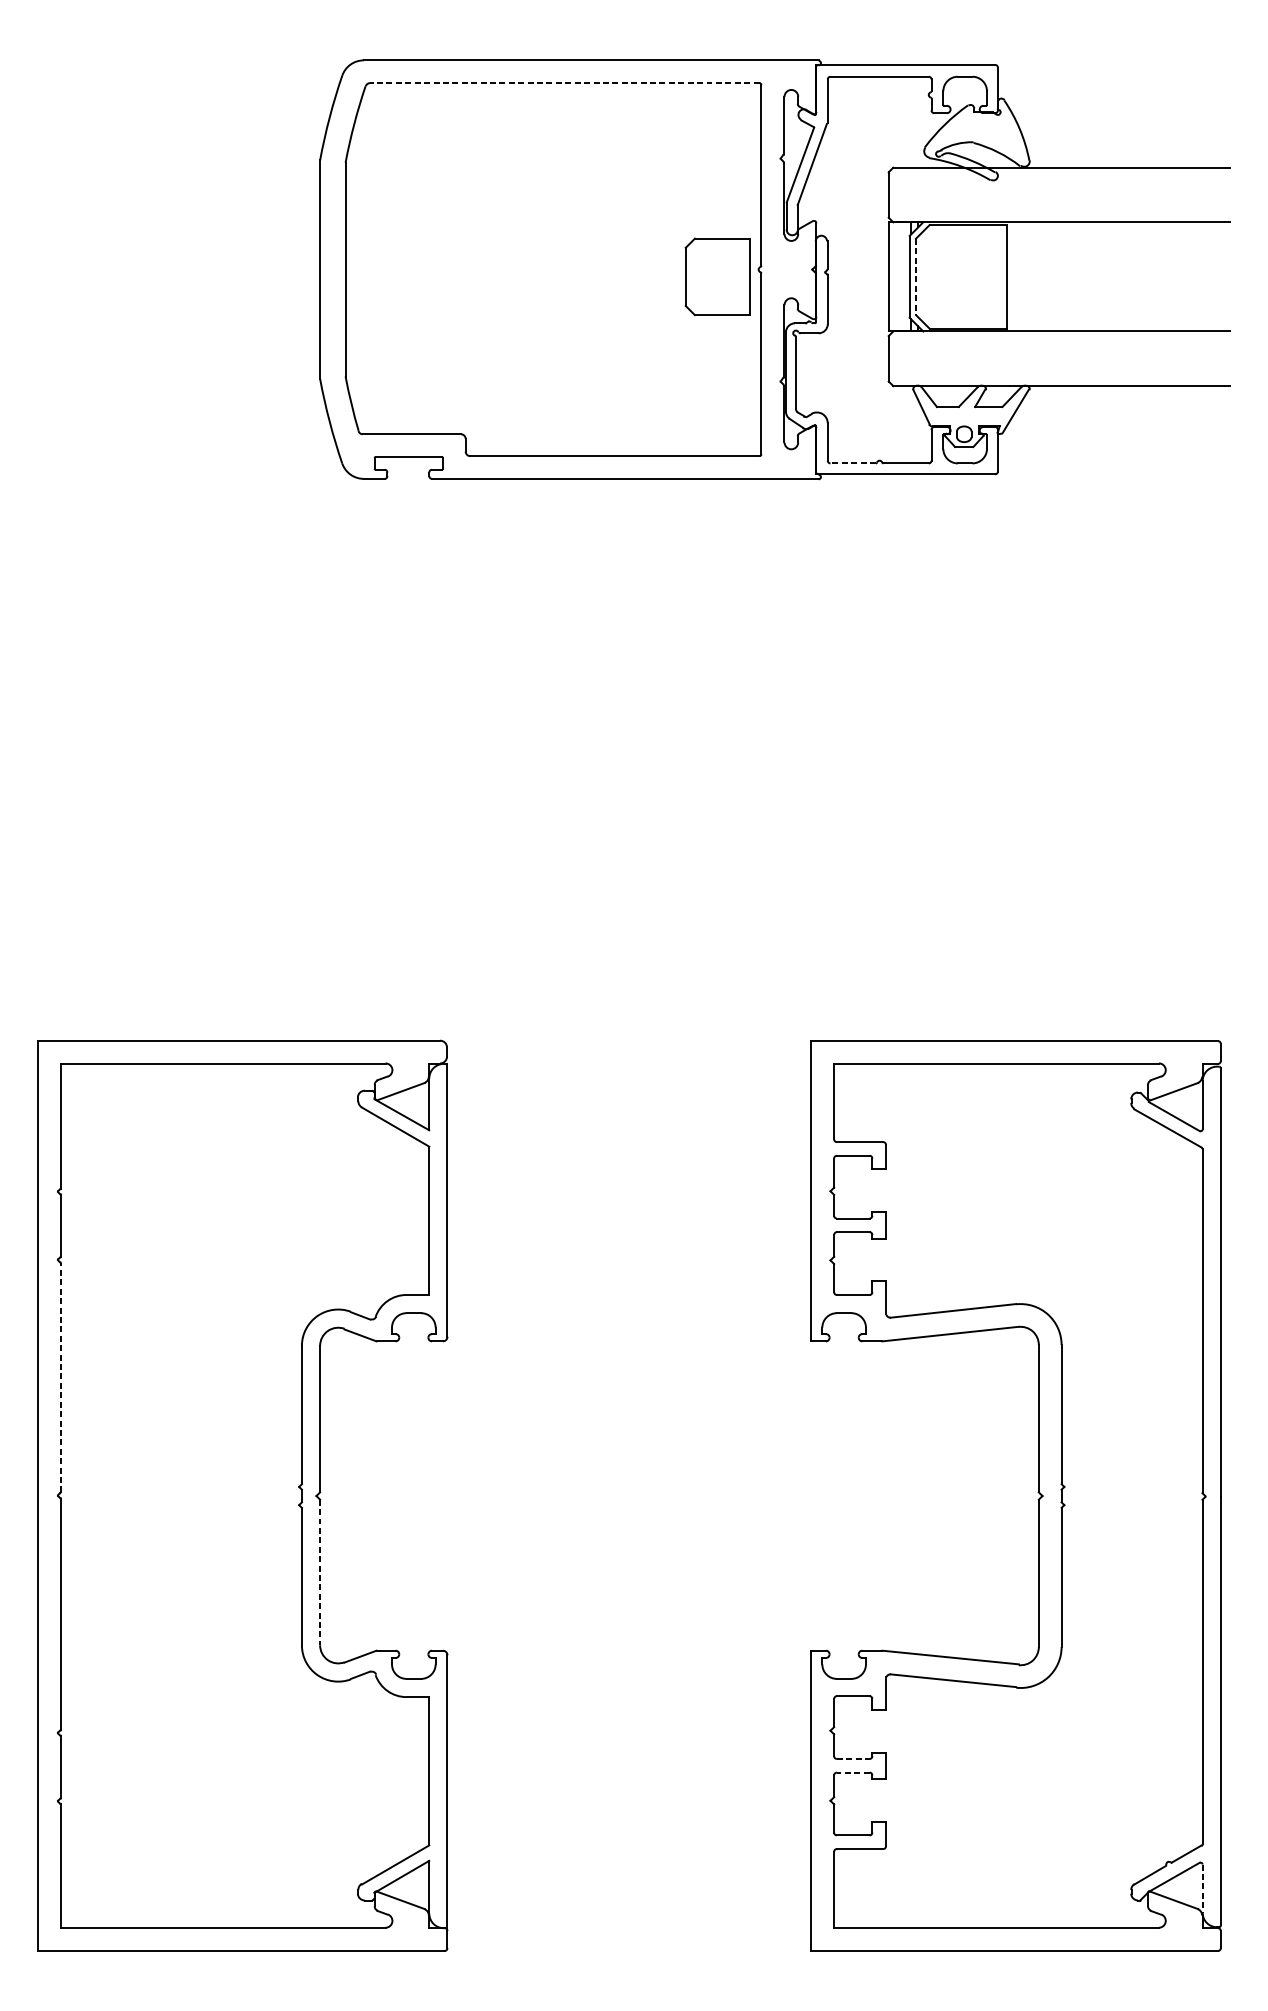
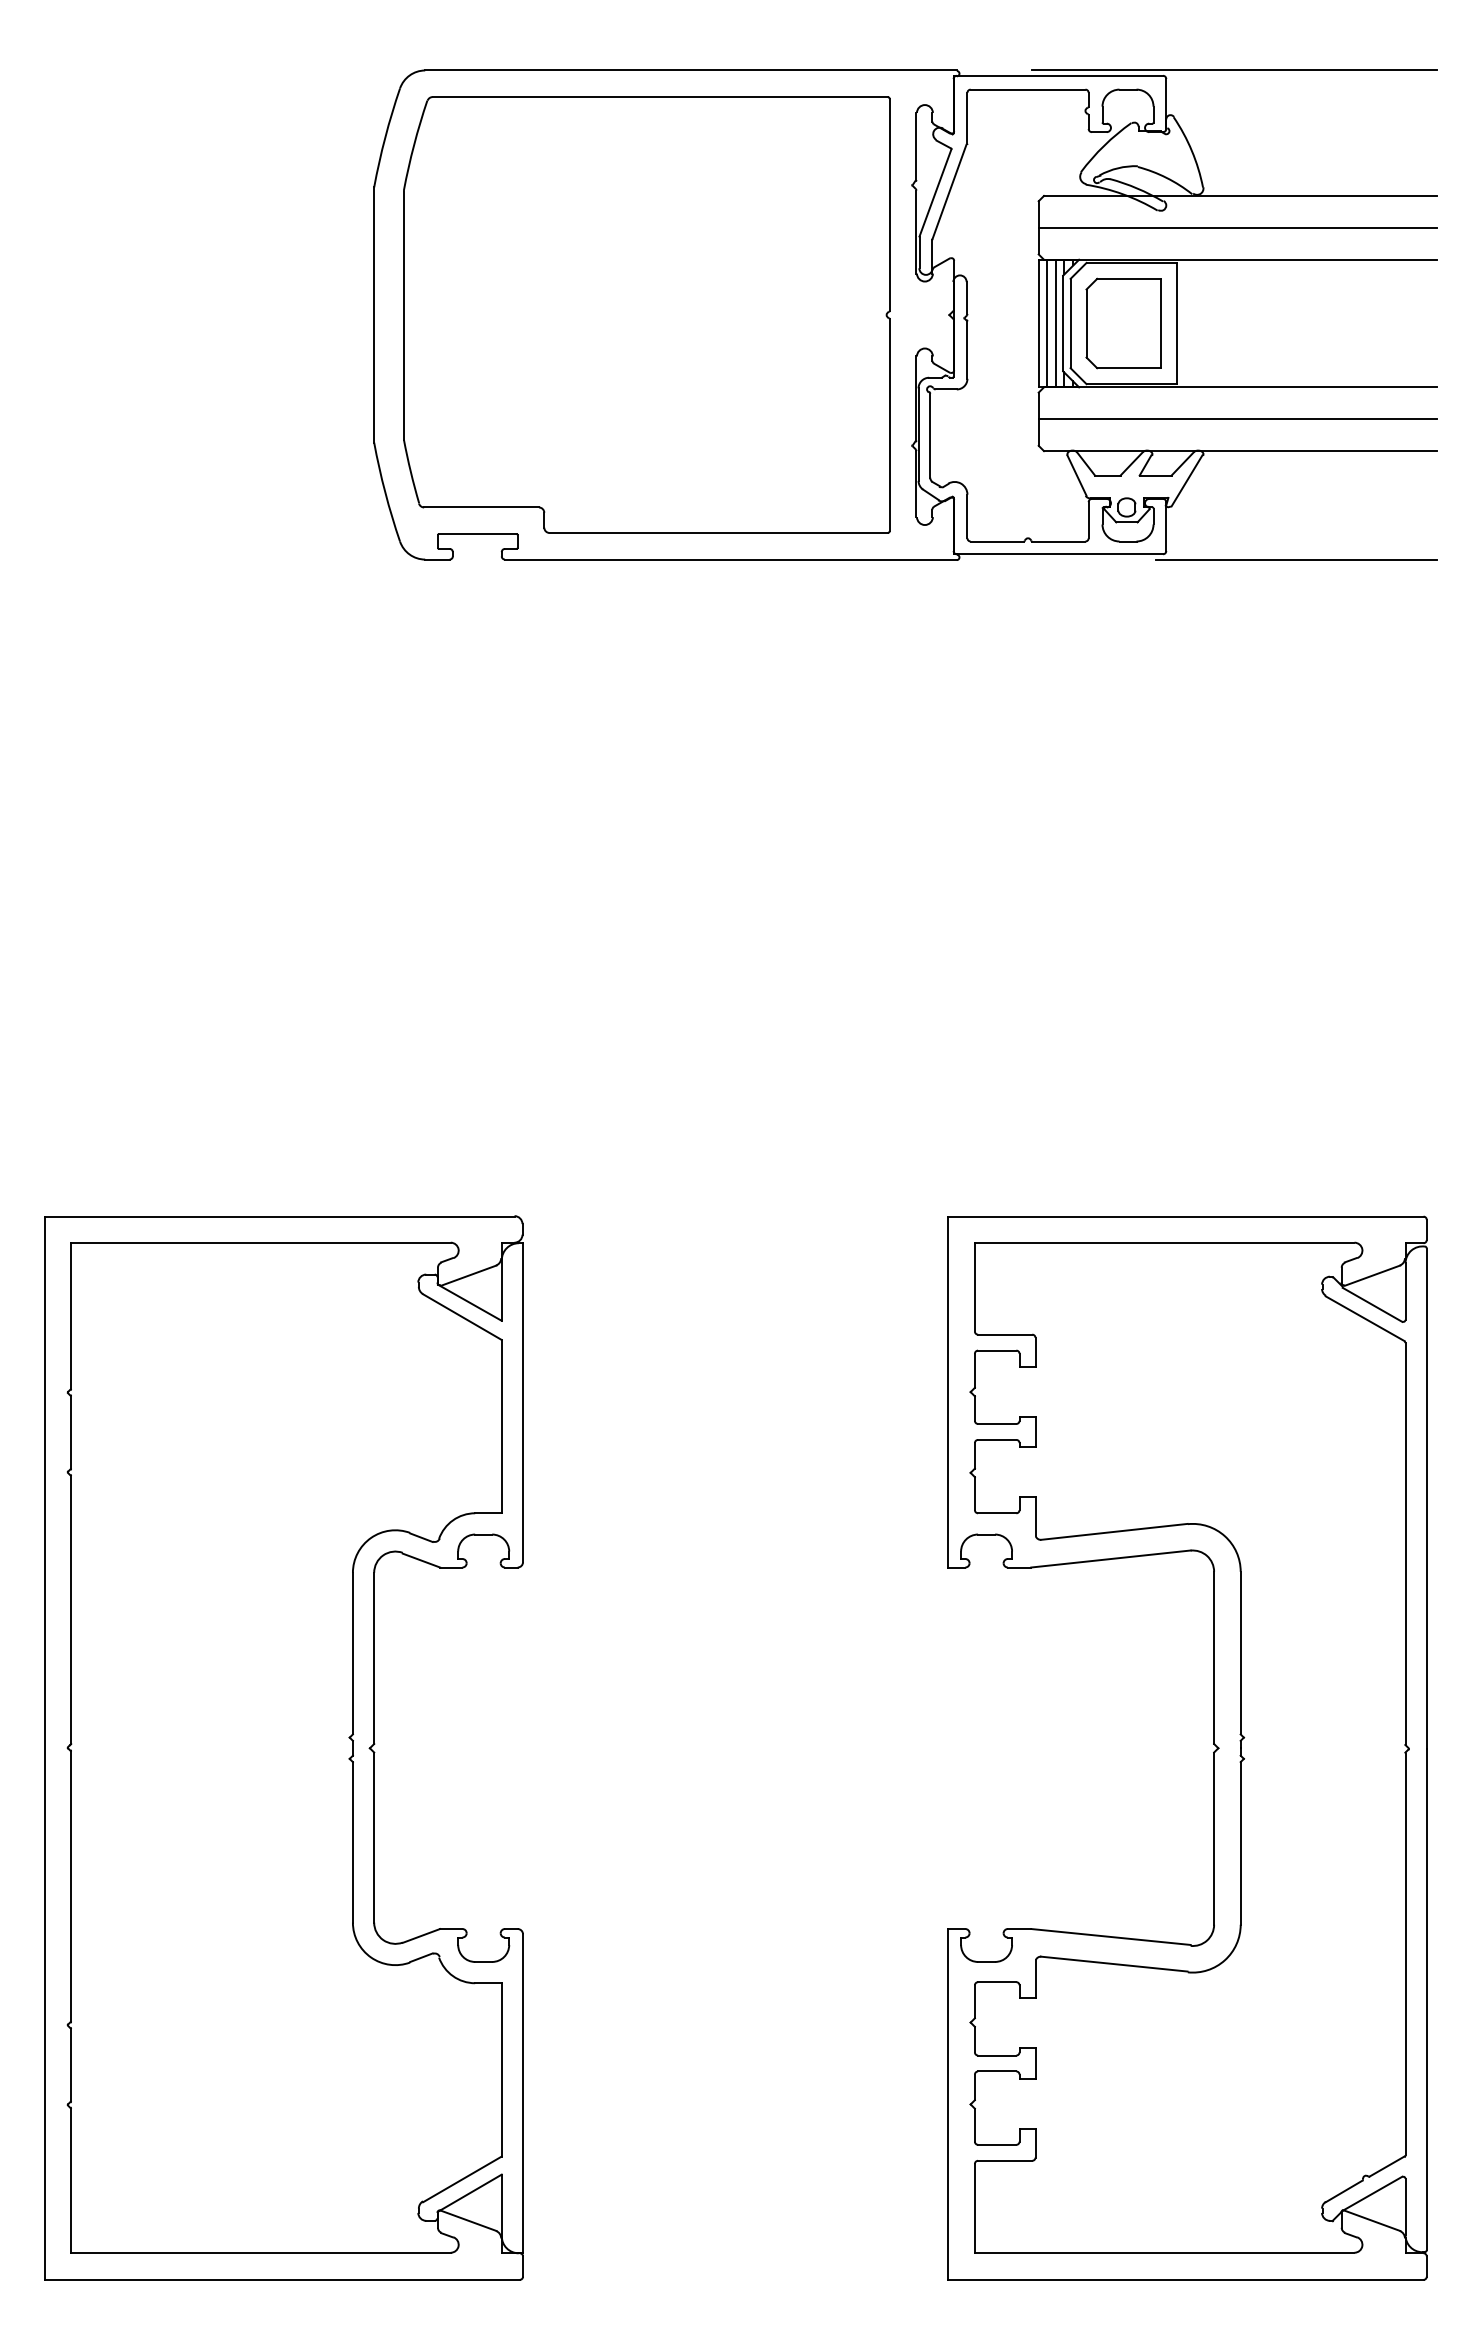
line: (1056, 60) -> (1234, 70), added
line: (565, 83) -> (660, 97), dashed -> solid
line: (1058, 194) -> (1237, 227), added
part: (717, 276) -> (1123, 323), moved
line: (896, 276) -> (1047, 323), added
line: (903, 276) -> (1055, 323), added
line: (915, 276) -> (1070, 323), dashed -> solid
line: (1058, 359) -> (1237, 419), added
line: (853, 463) -> (997, 541), dashed -> solid
line: (1109, 478) -> (1296, 559), added
line: (61, 1378) -> (71, 1610), dashed -> solid
line: (320, 1573) -> (374, 1838), dashed -> solid
line: (853, 1758) -> (997, 2055), dashed -> solid
line: (852, 1772) -> (996, 2071), dashed -> solid
line: (1202, 1889) -> (1405, 2207), dashed -> solid

